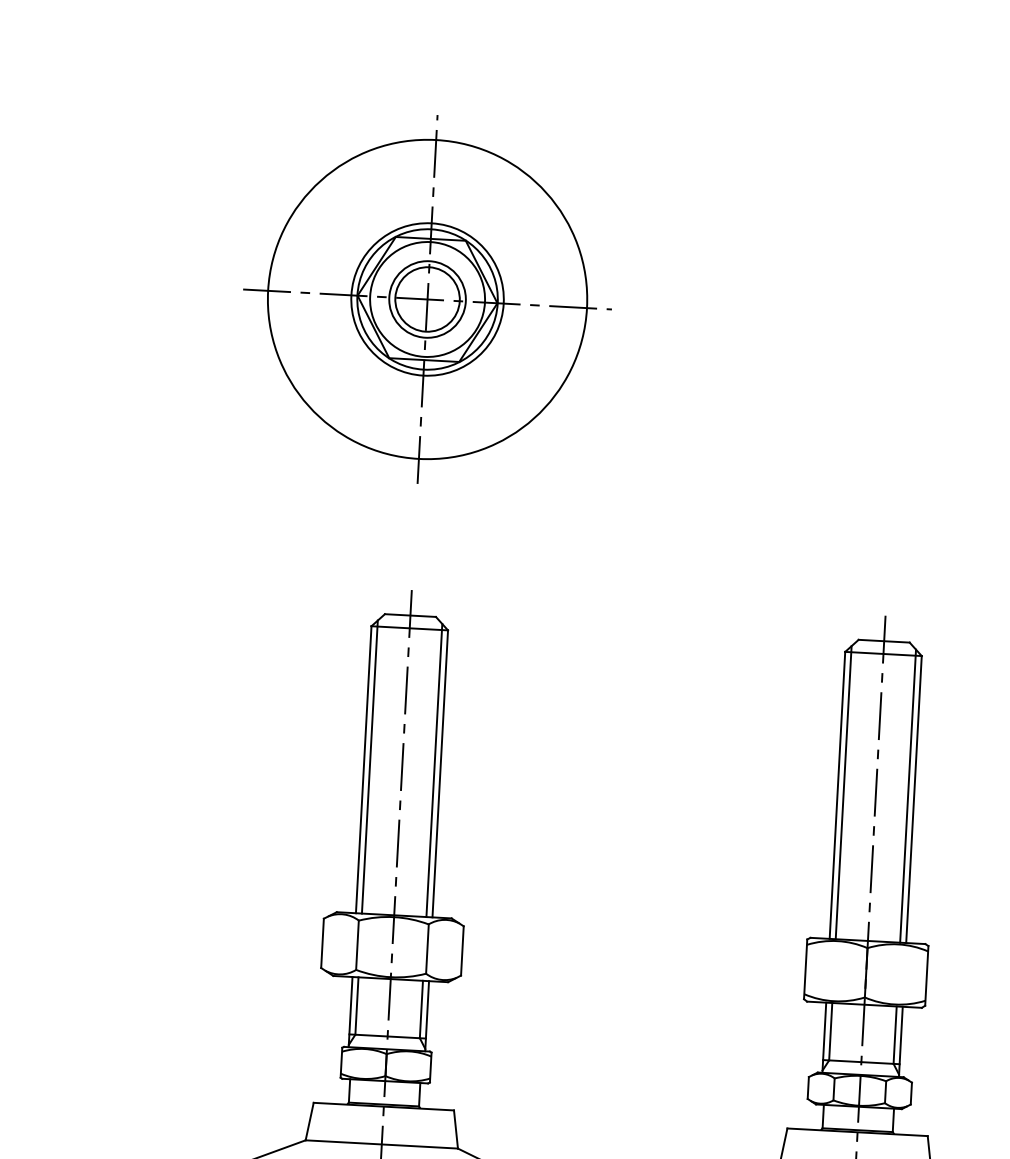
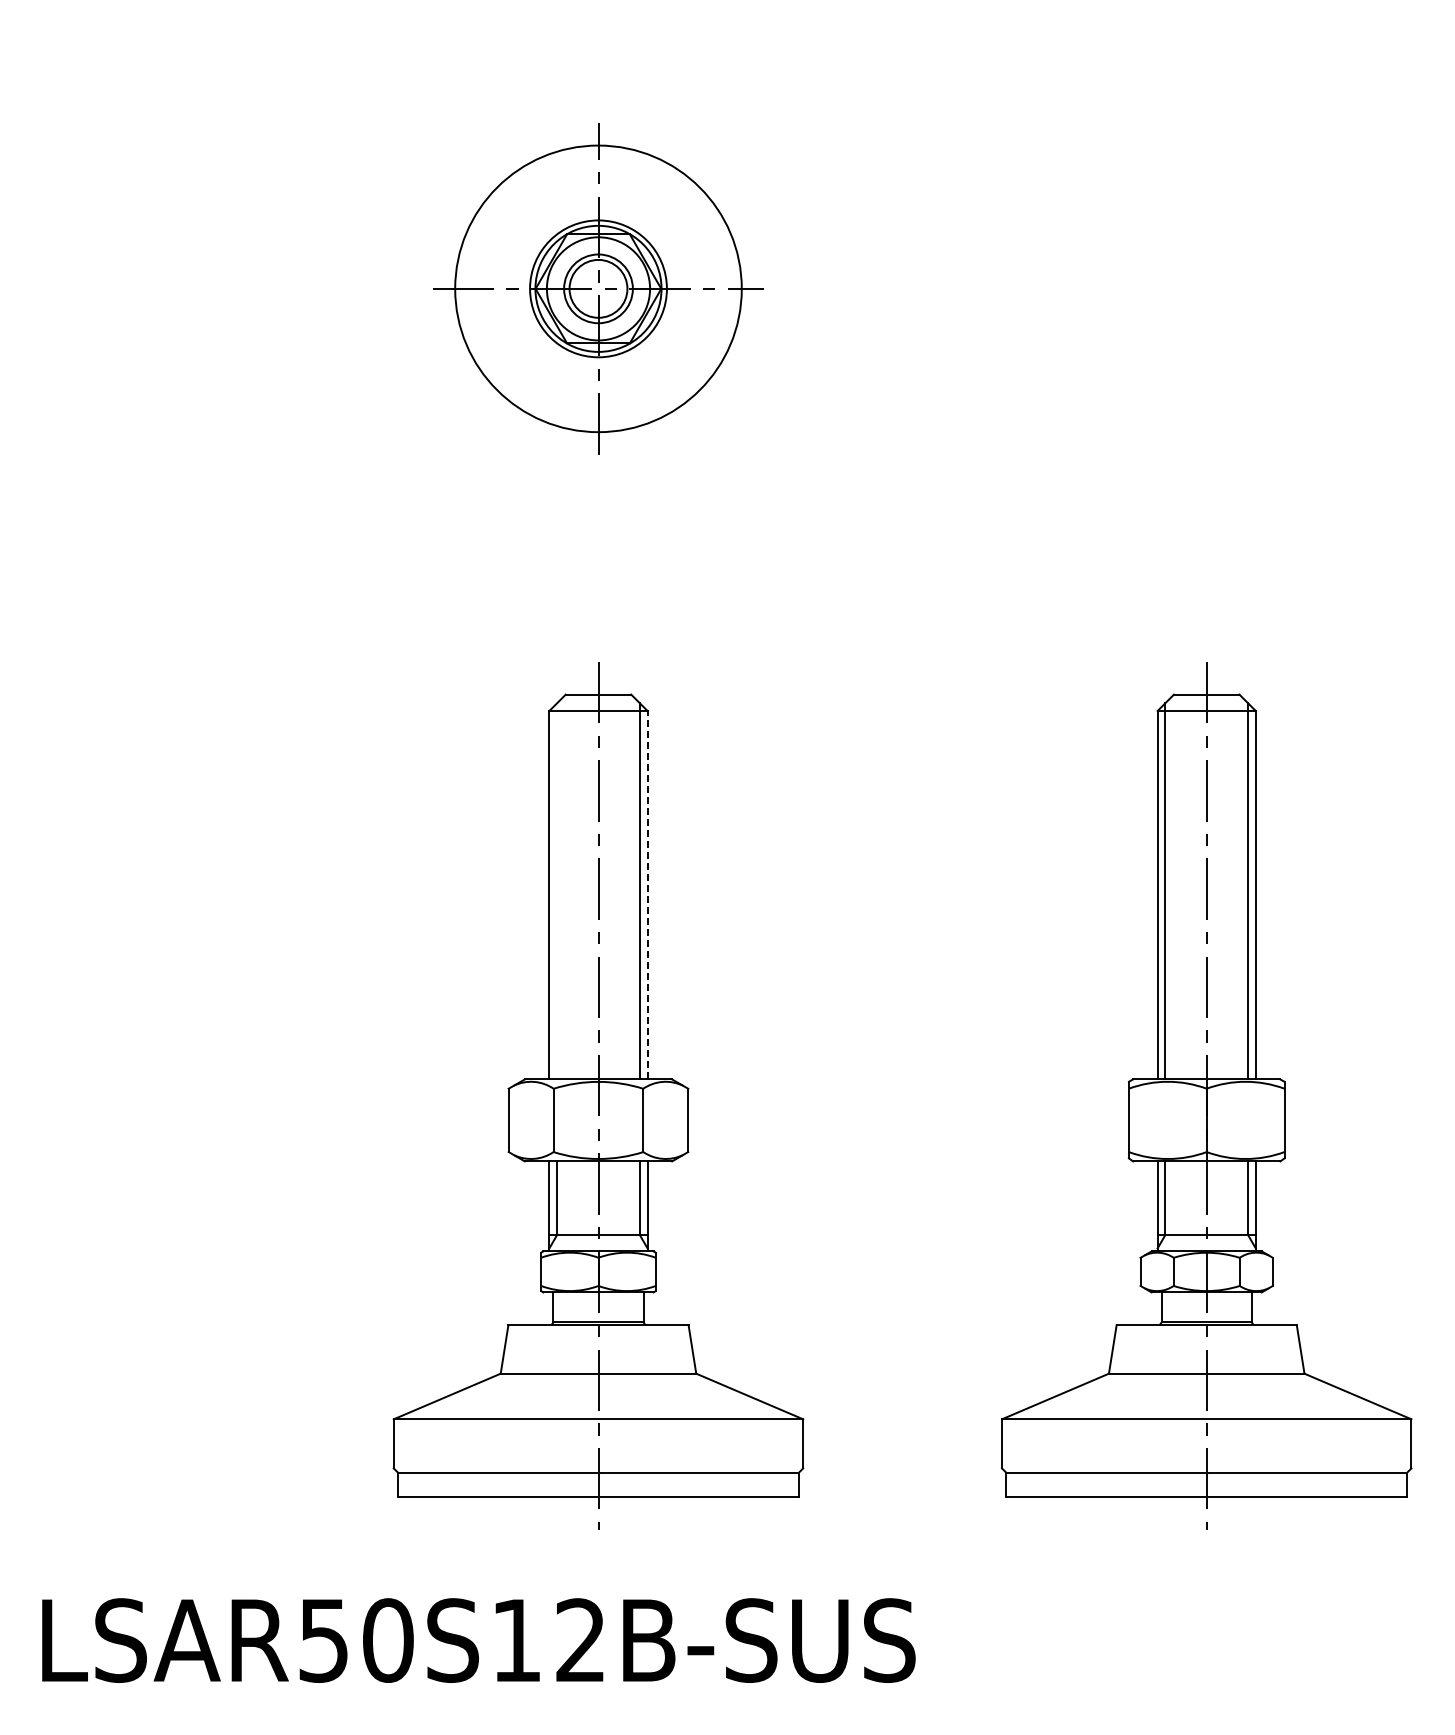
part: (427, 299) -> (598, 288), size x0.7
line: (370, 767) -> (557, 891), removed
line: (440, 773) -> (647, 894), solid -> dashed

